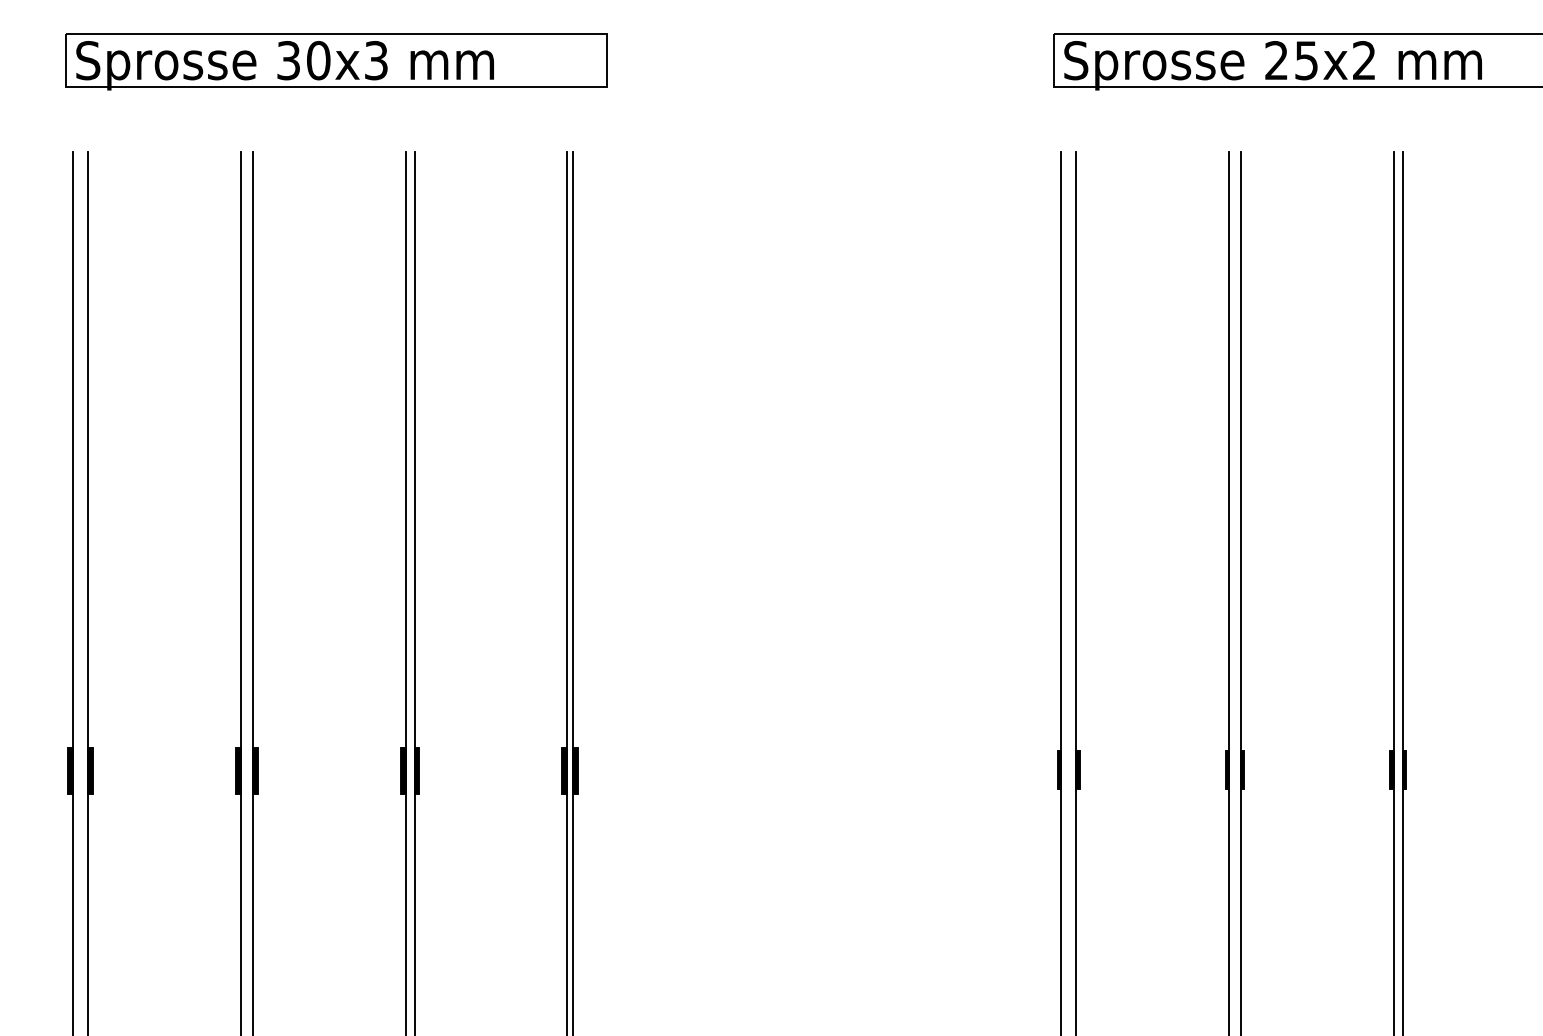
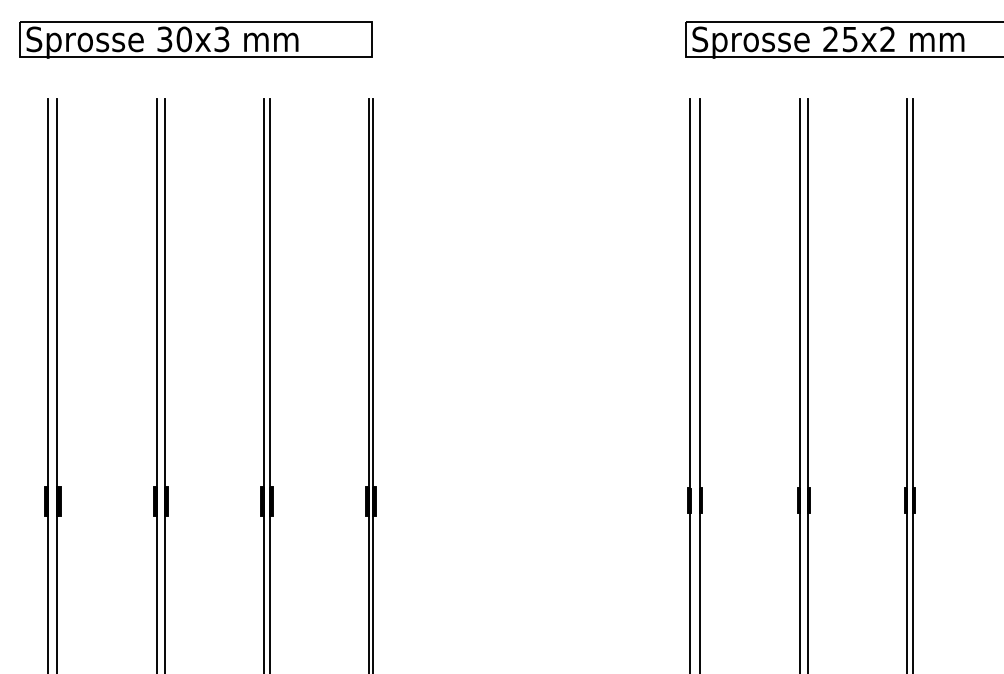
part: (335, 60) -> (195, 39), moved

